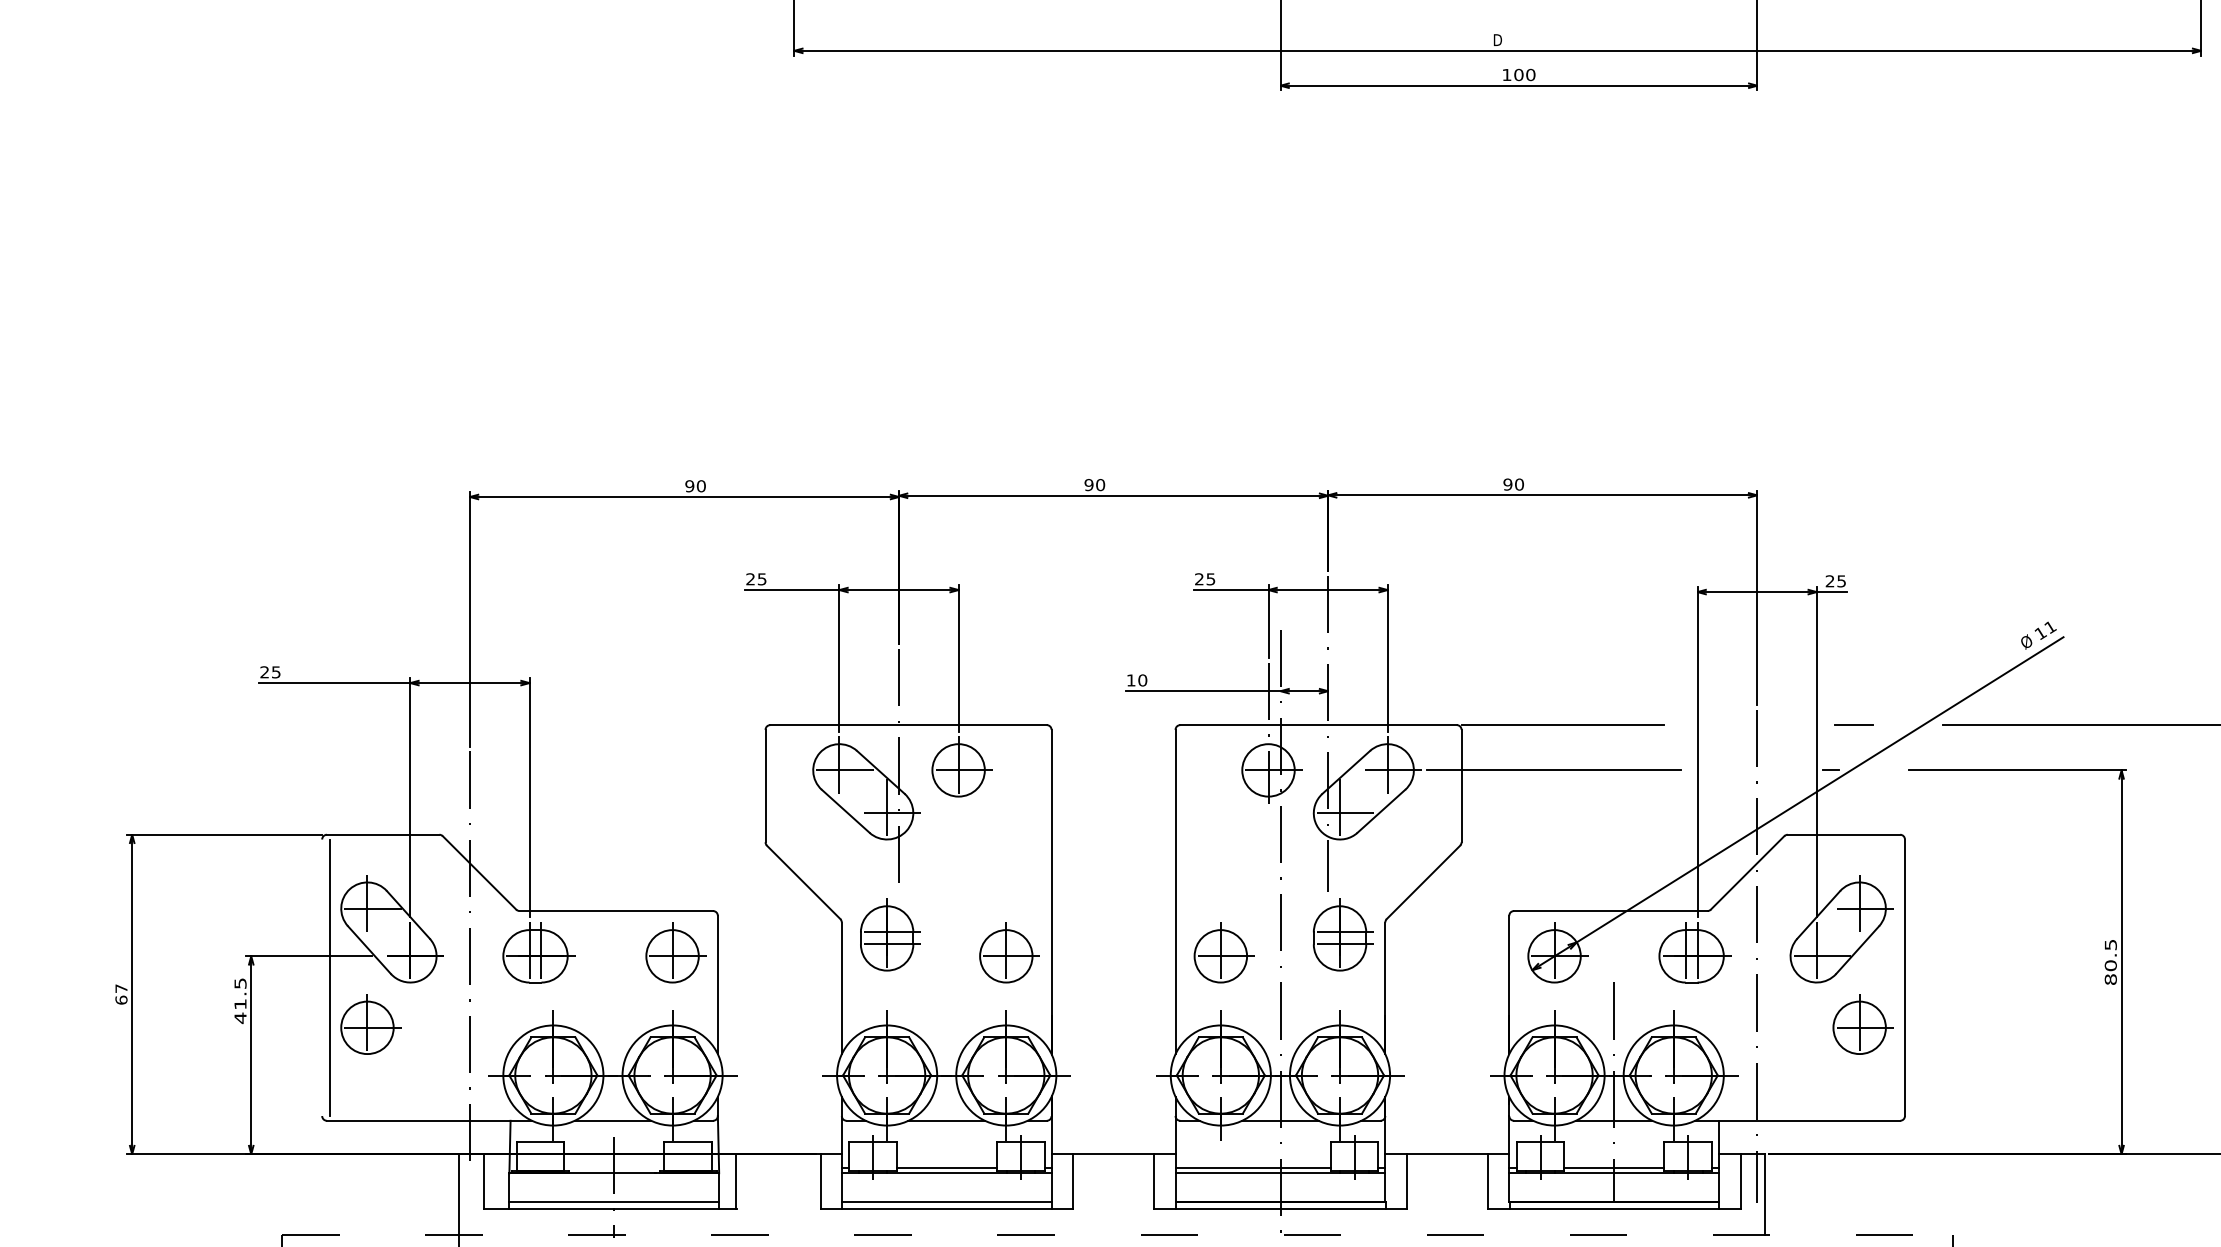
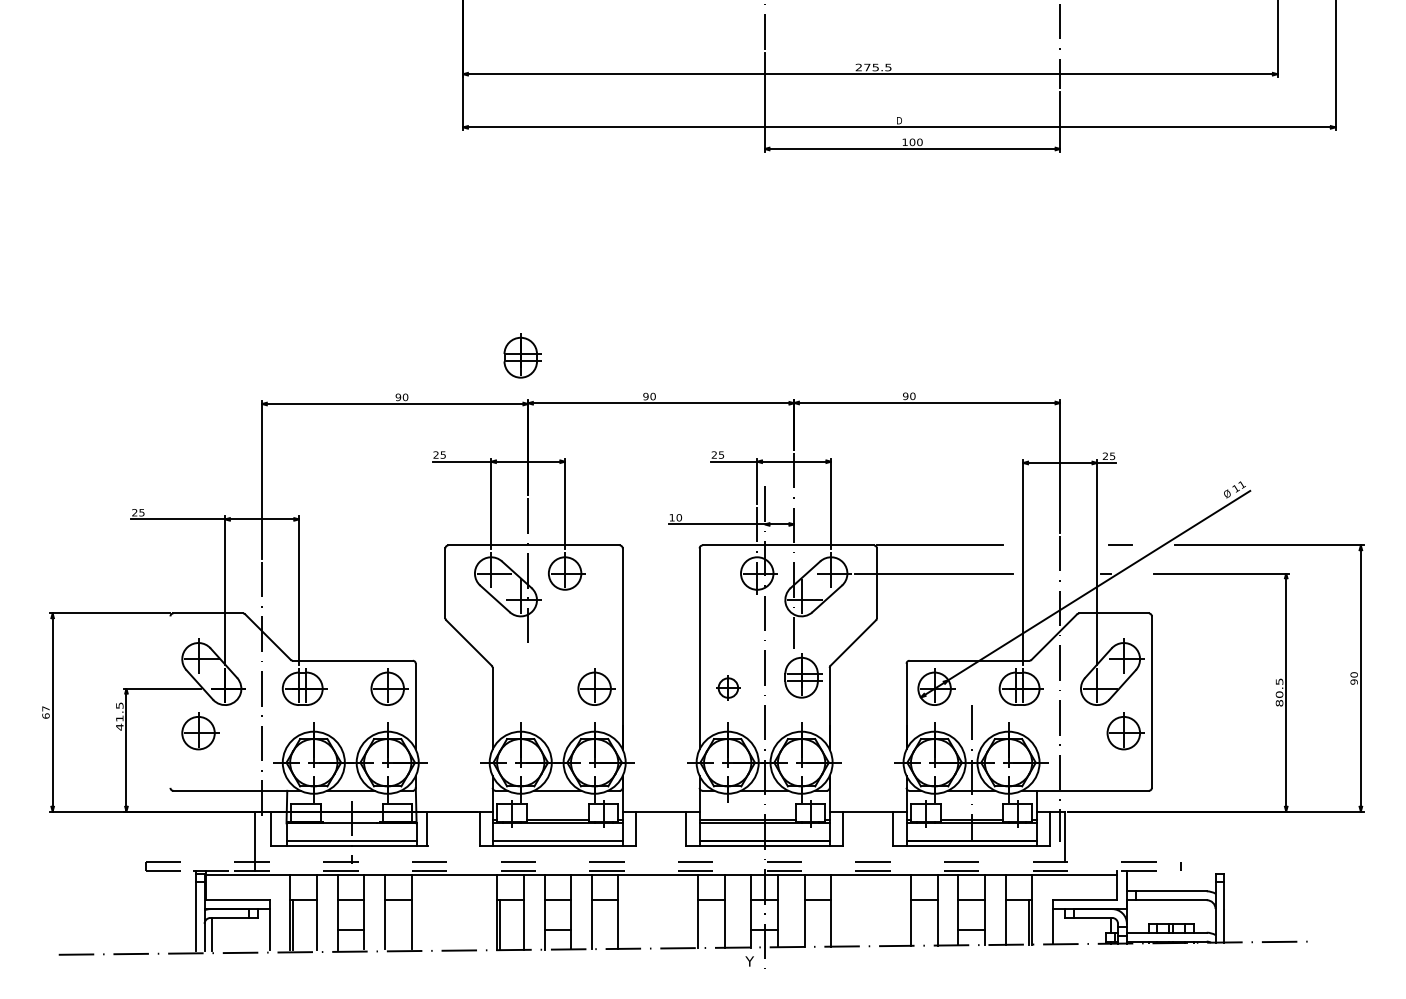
part: (889, 934) -> (522, 355), moved
part: (1223, 952) -> (729, 686), size x0.6
line: (330, 976) -> (175, 701), removed

